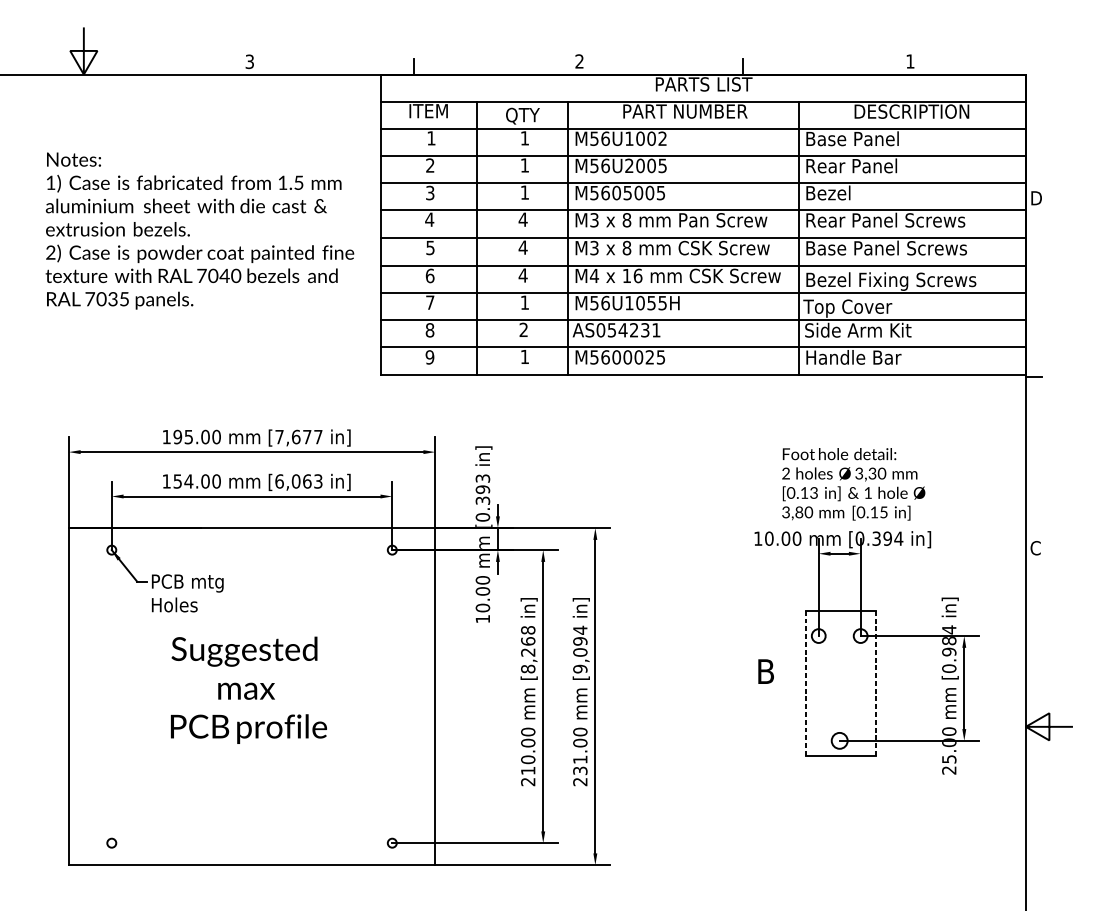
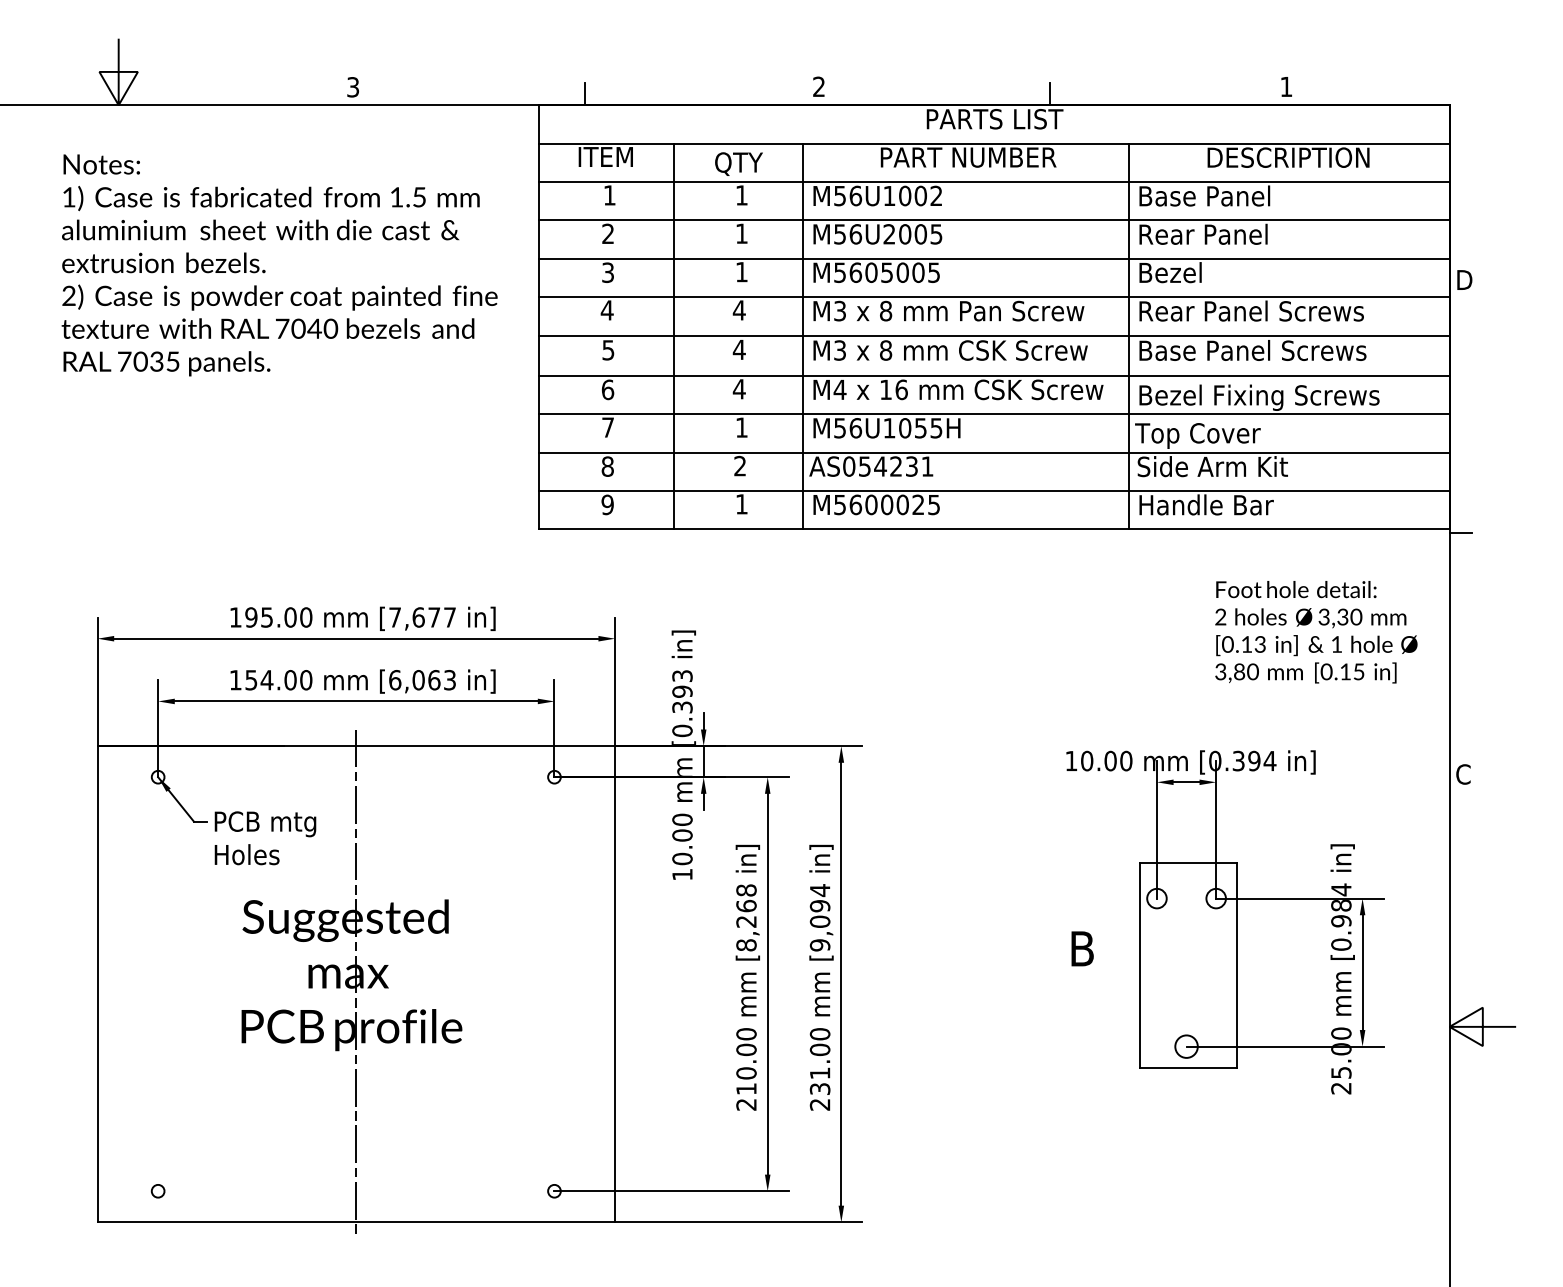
text: (199, 231) -> (279, 265), moved
text: (853, 484) -> (1316, 632), moved
line: (806, 682) -> (1139, 964), dashed -> solid
line: (875, 683) -> (1237, 965), dashed -> solid
line: (252, 696) -> (356, 983), added

